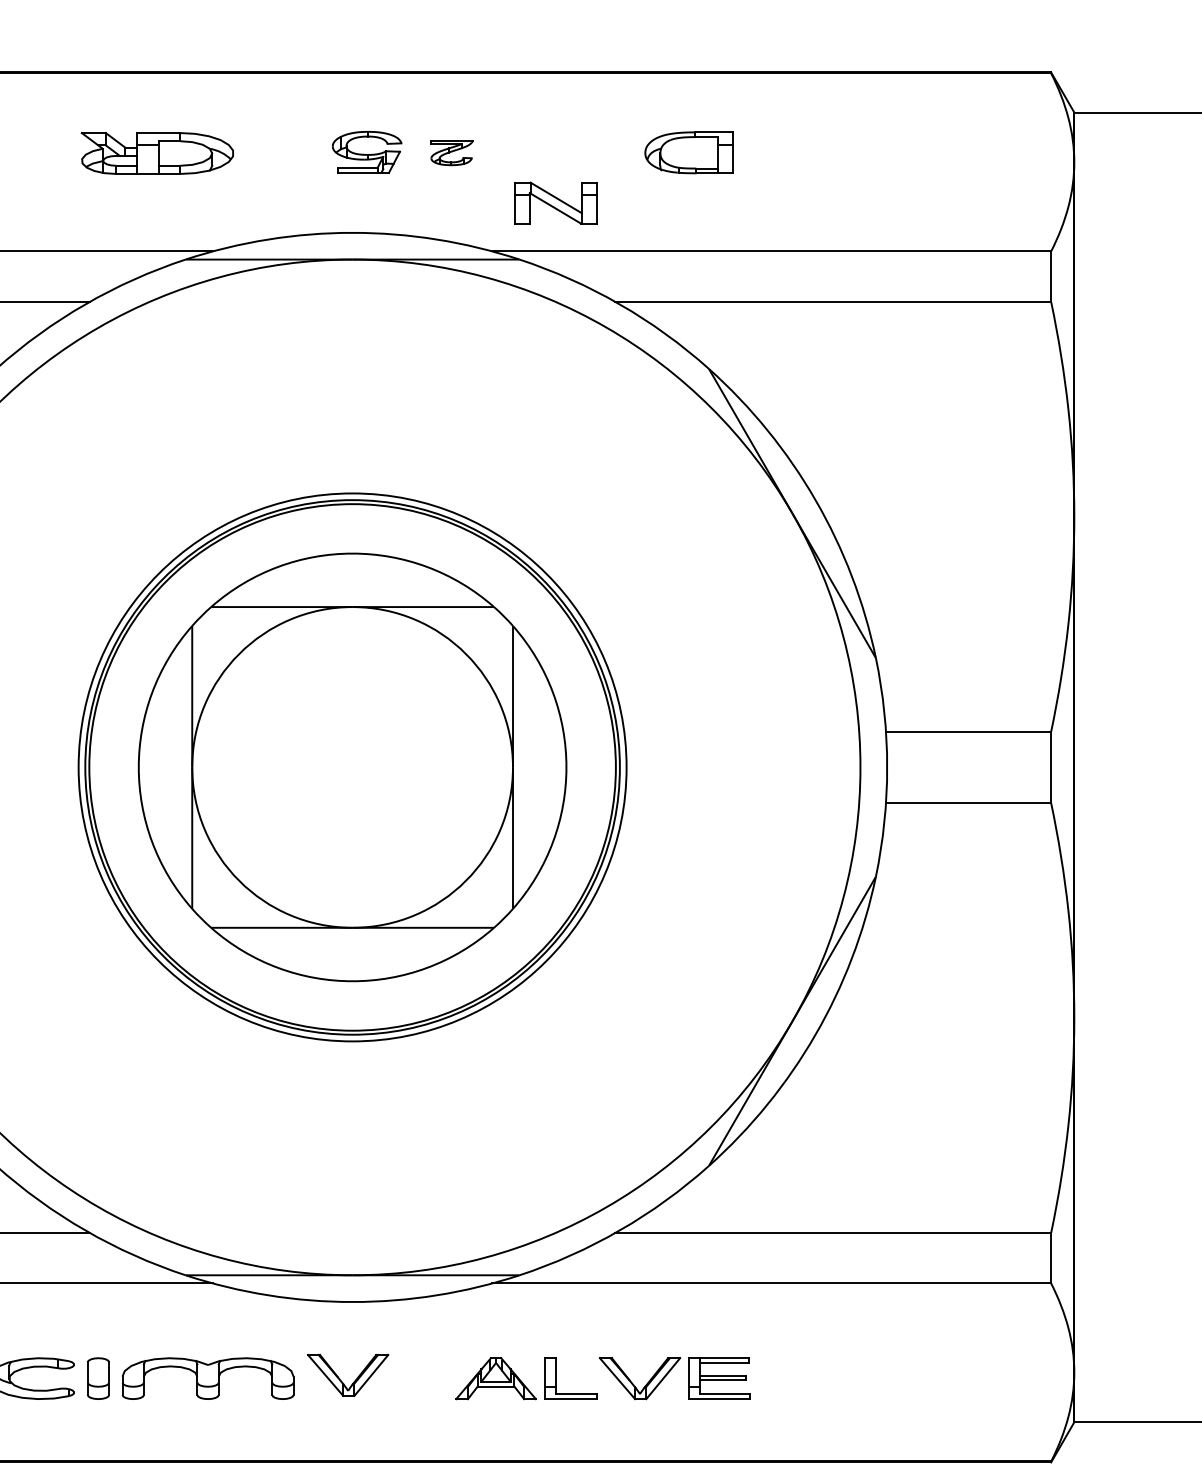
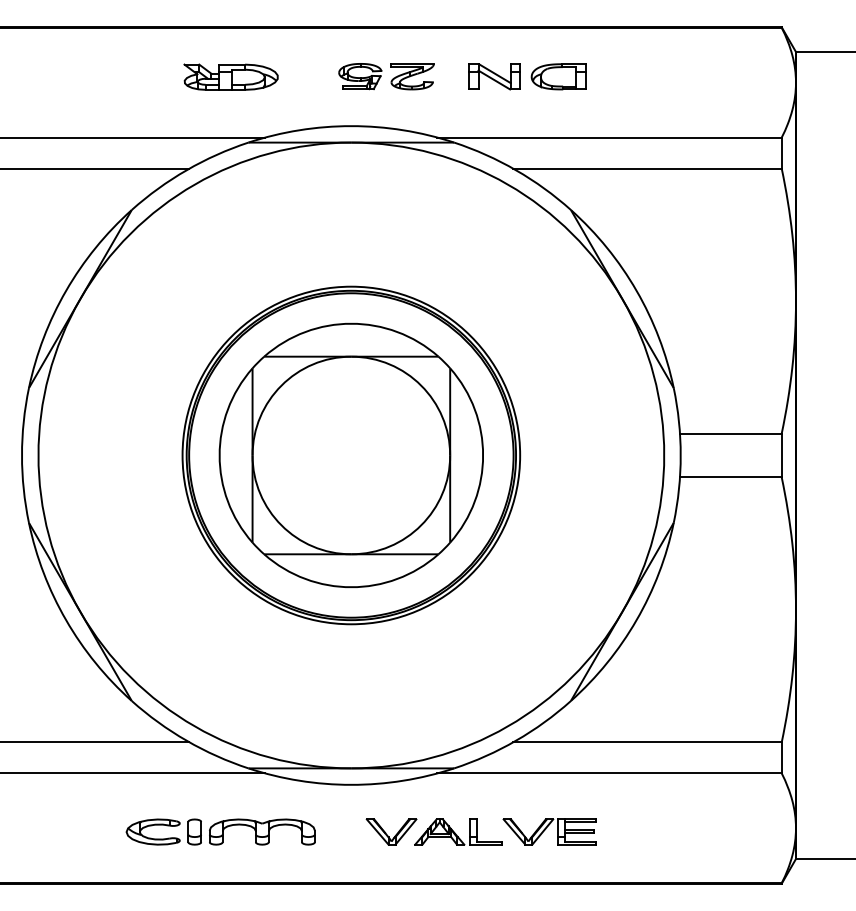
part: (451, 152) -> (412, 76), size x1.67
part: (555, 202) -> (494, 76), moved
part: (347, 1374) -> (391, 831), moved

